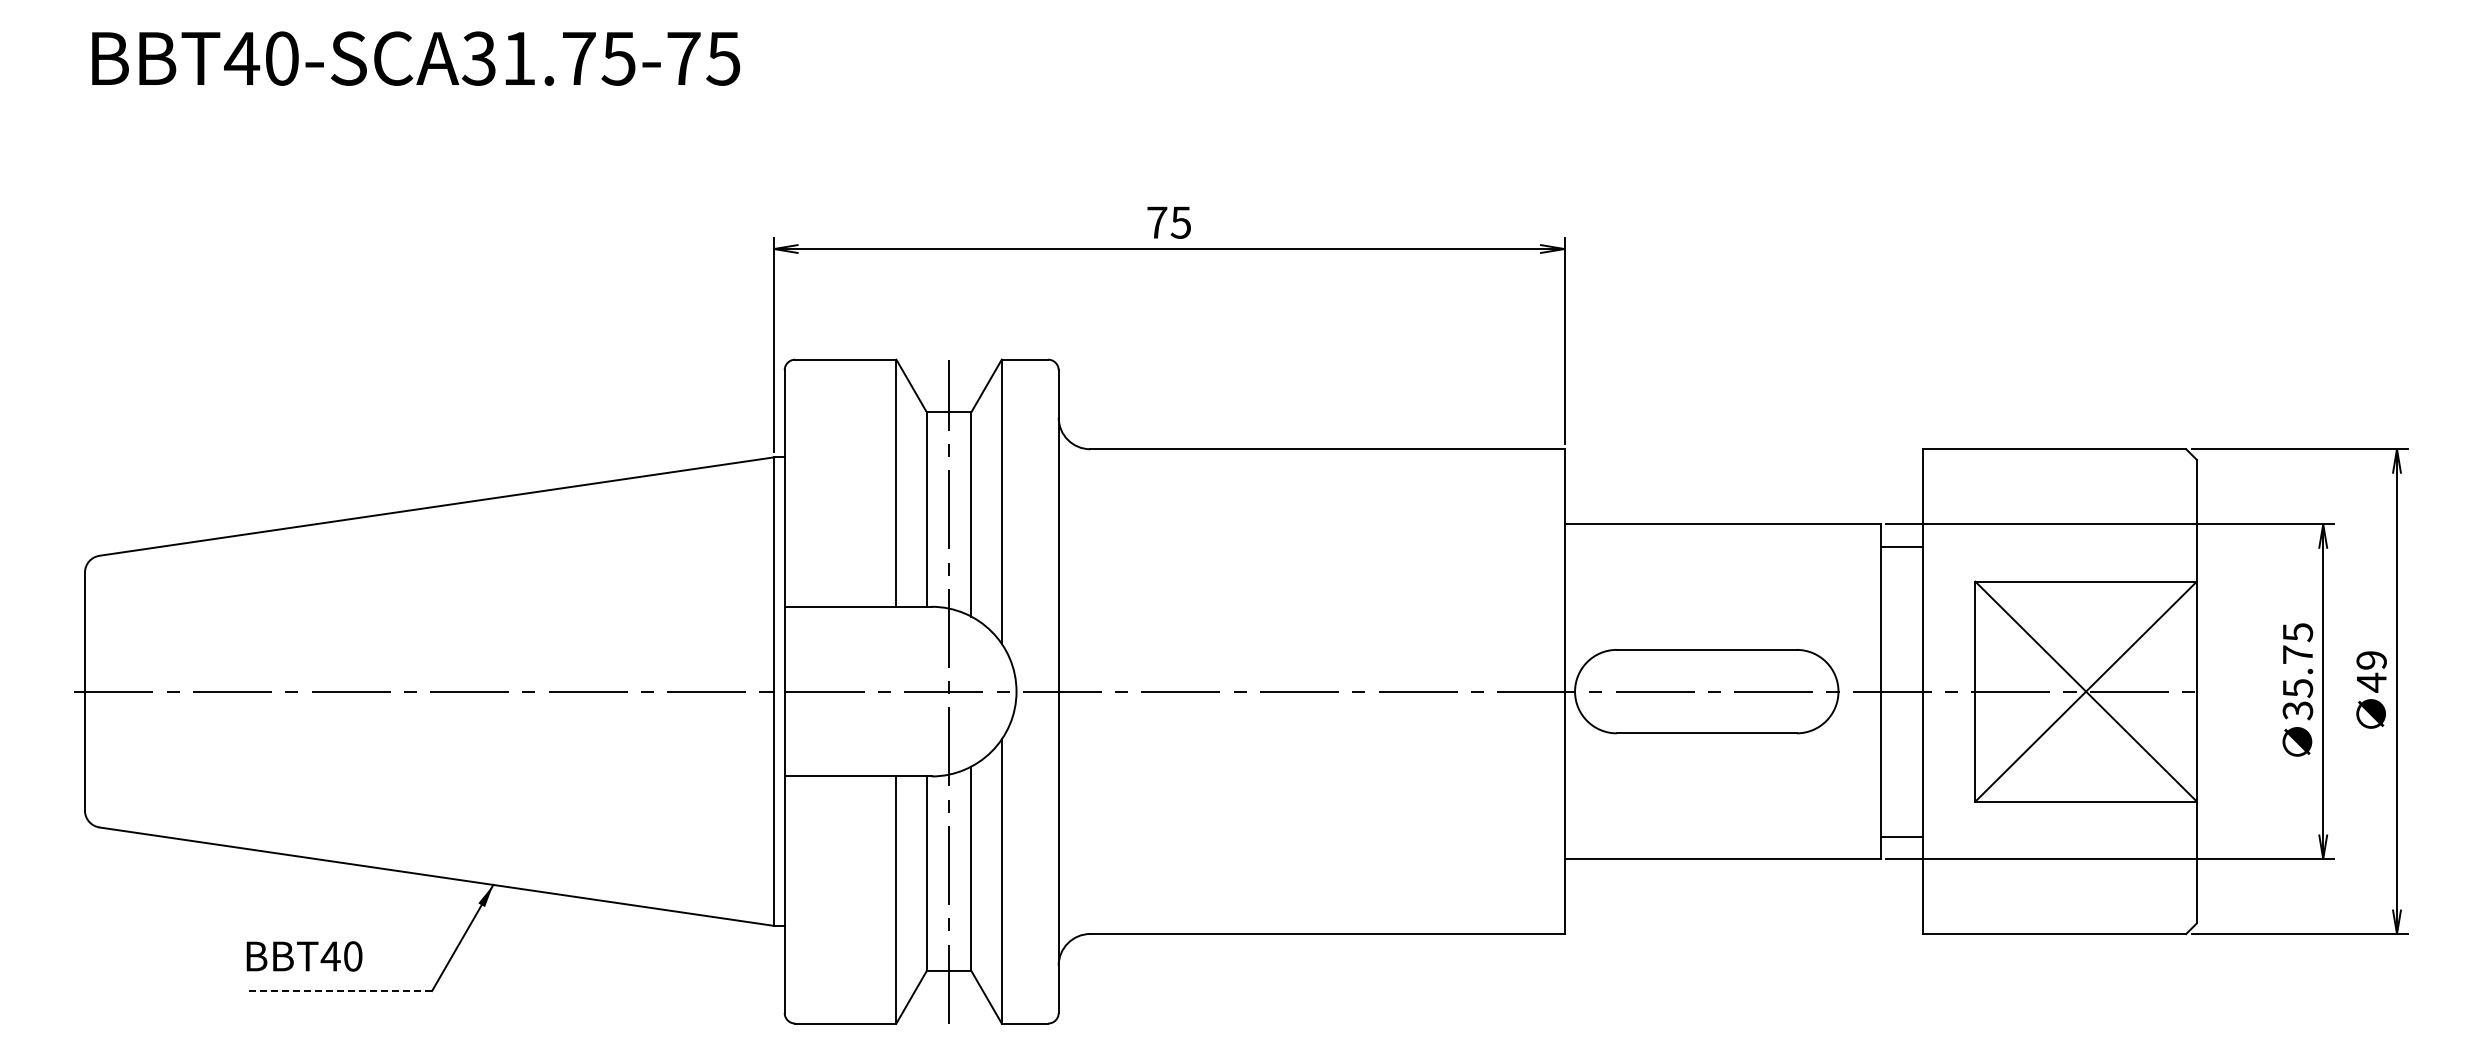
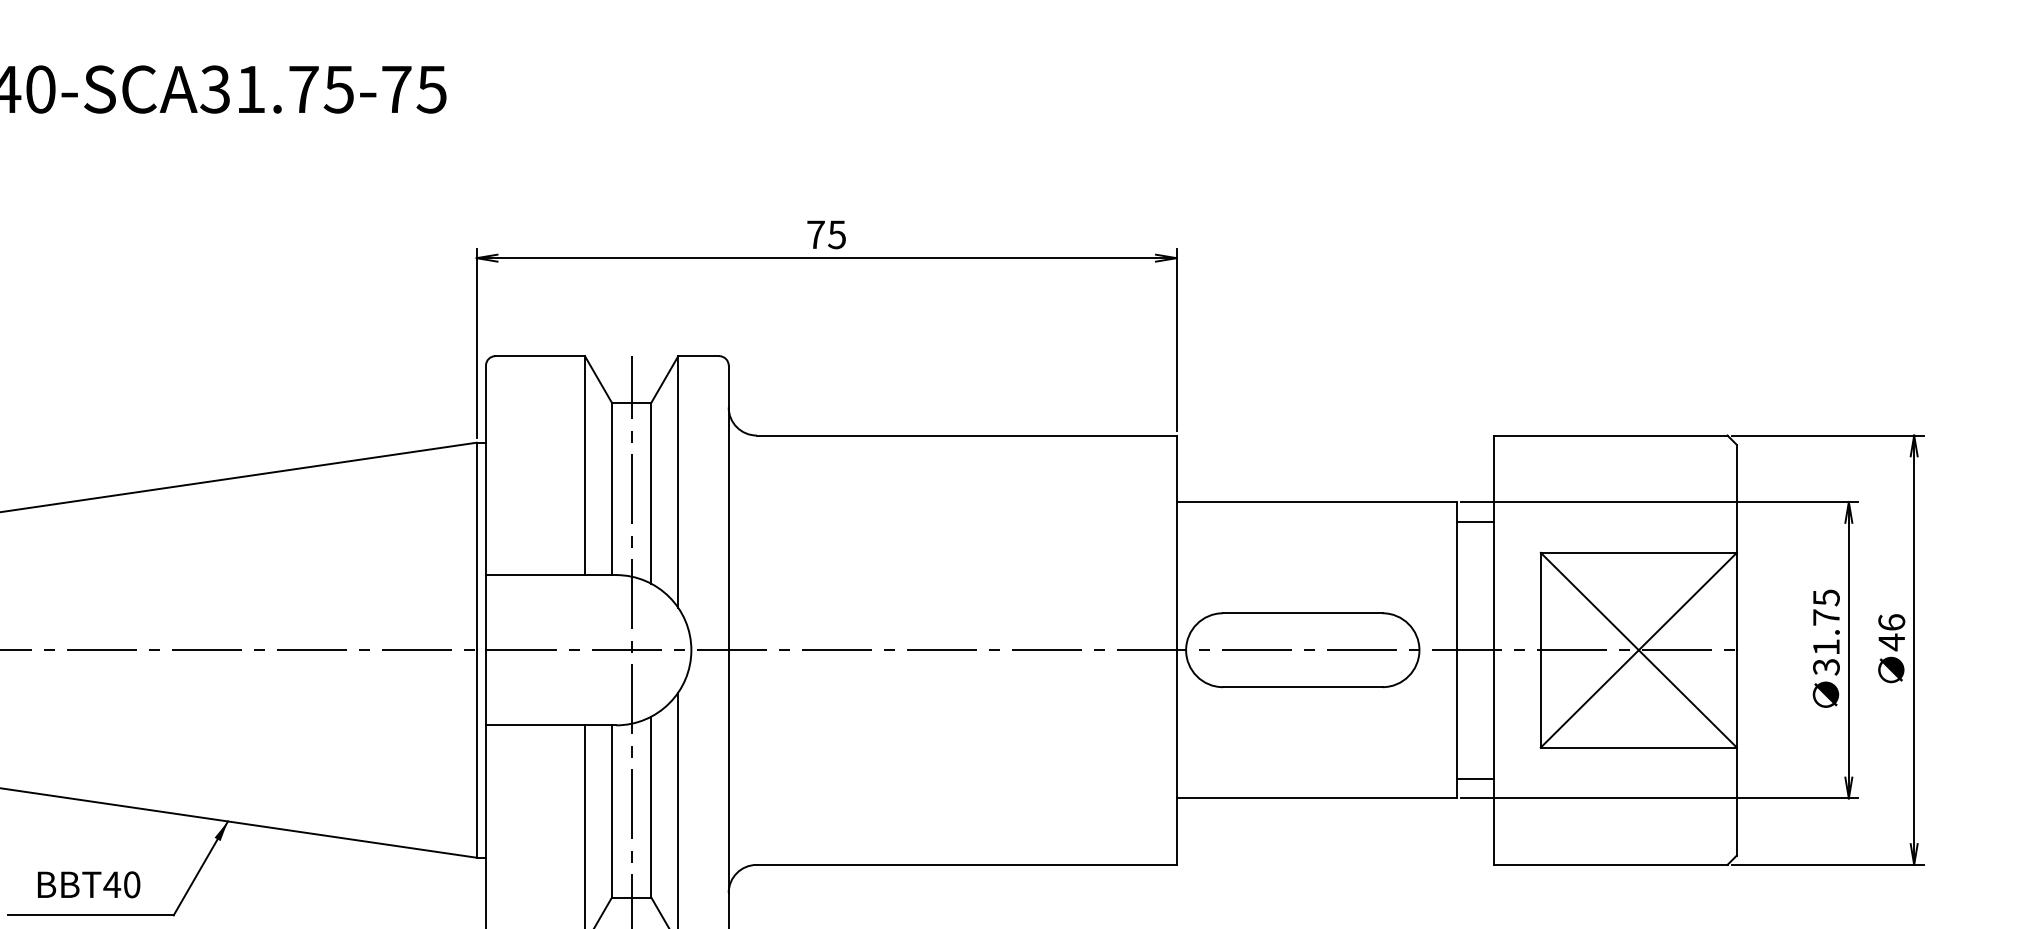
text: (2371, 660) -> (1891, 622), 49 -> 46
text: (2298, 688) -> (1826, 647), 35.75 -> 31.75
text: (304, 956) -> (89, 884), moved
line: (338, 991) -> (90, 915), dashed -> solid

